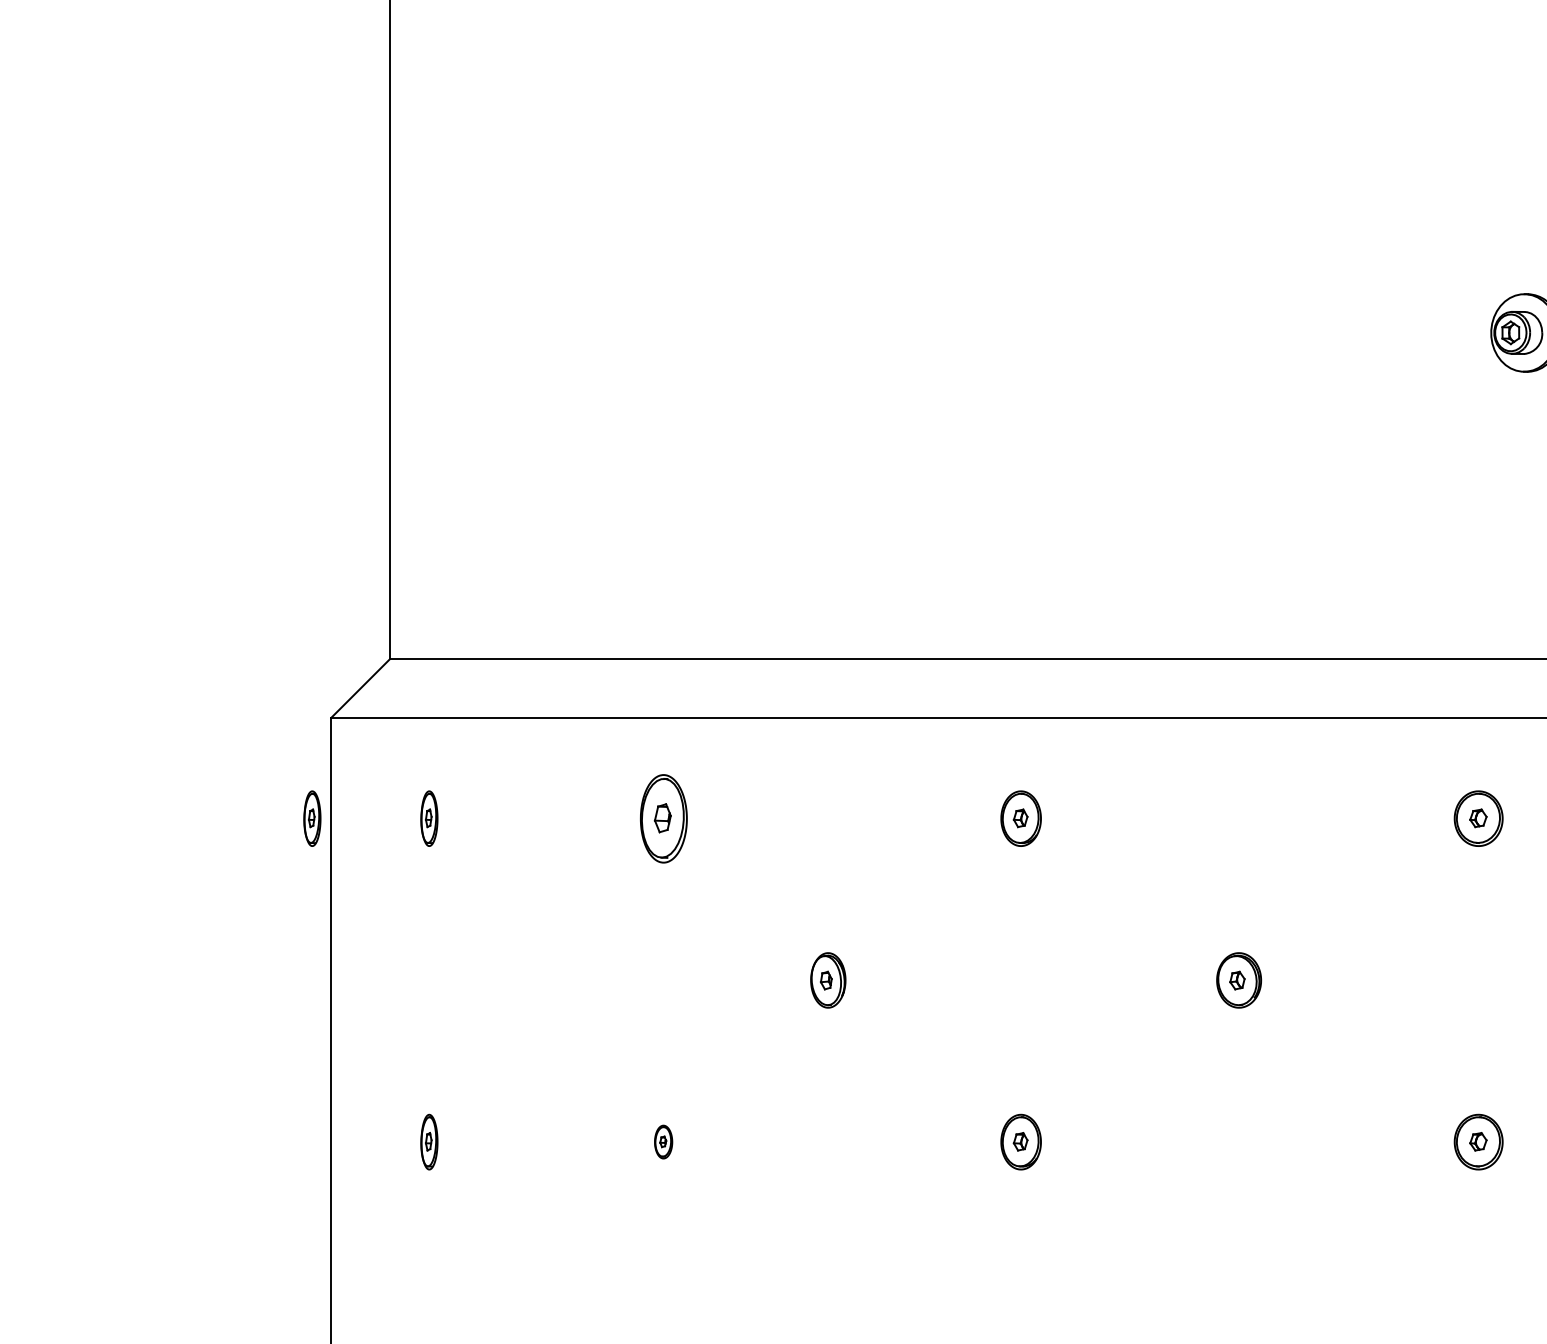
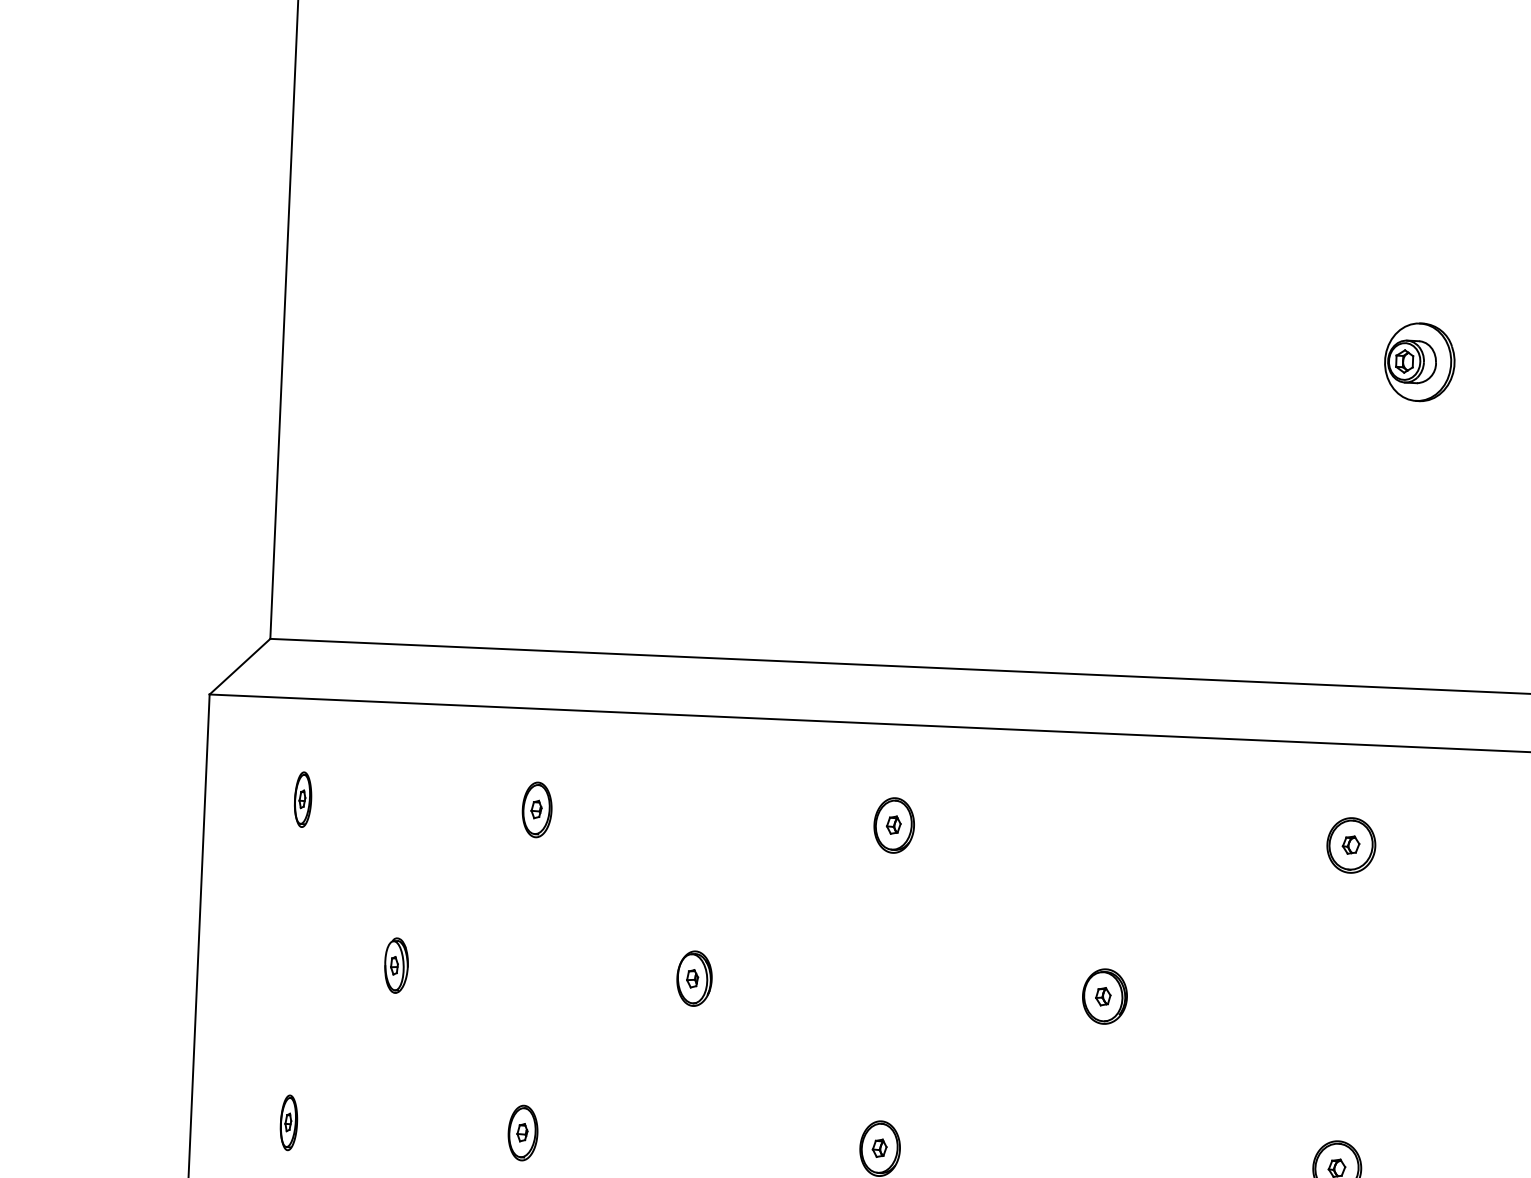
part: (312, 818) -> (186, 794), removed
part: (663, 818) -> (536, 809), size x0.62
part: (529, 980) -> (396, 965), added
part: (663, 1141) -> (522, 1132), size x1.67

